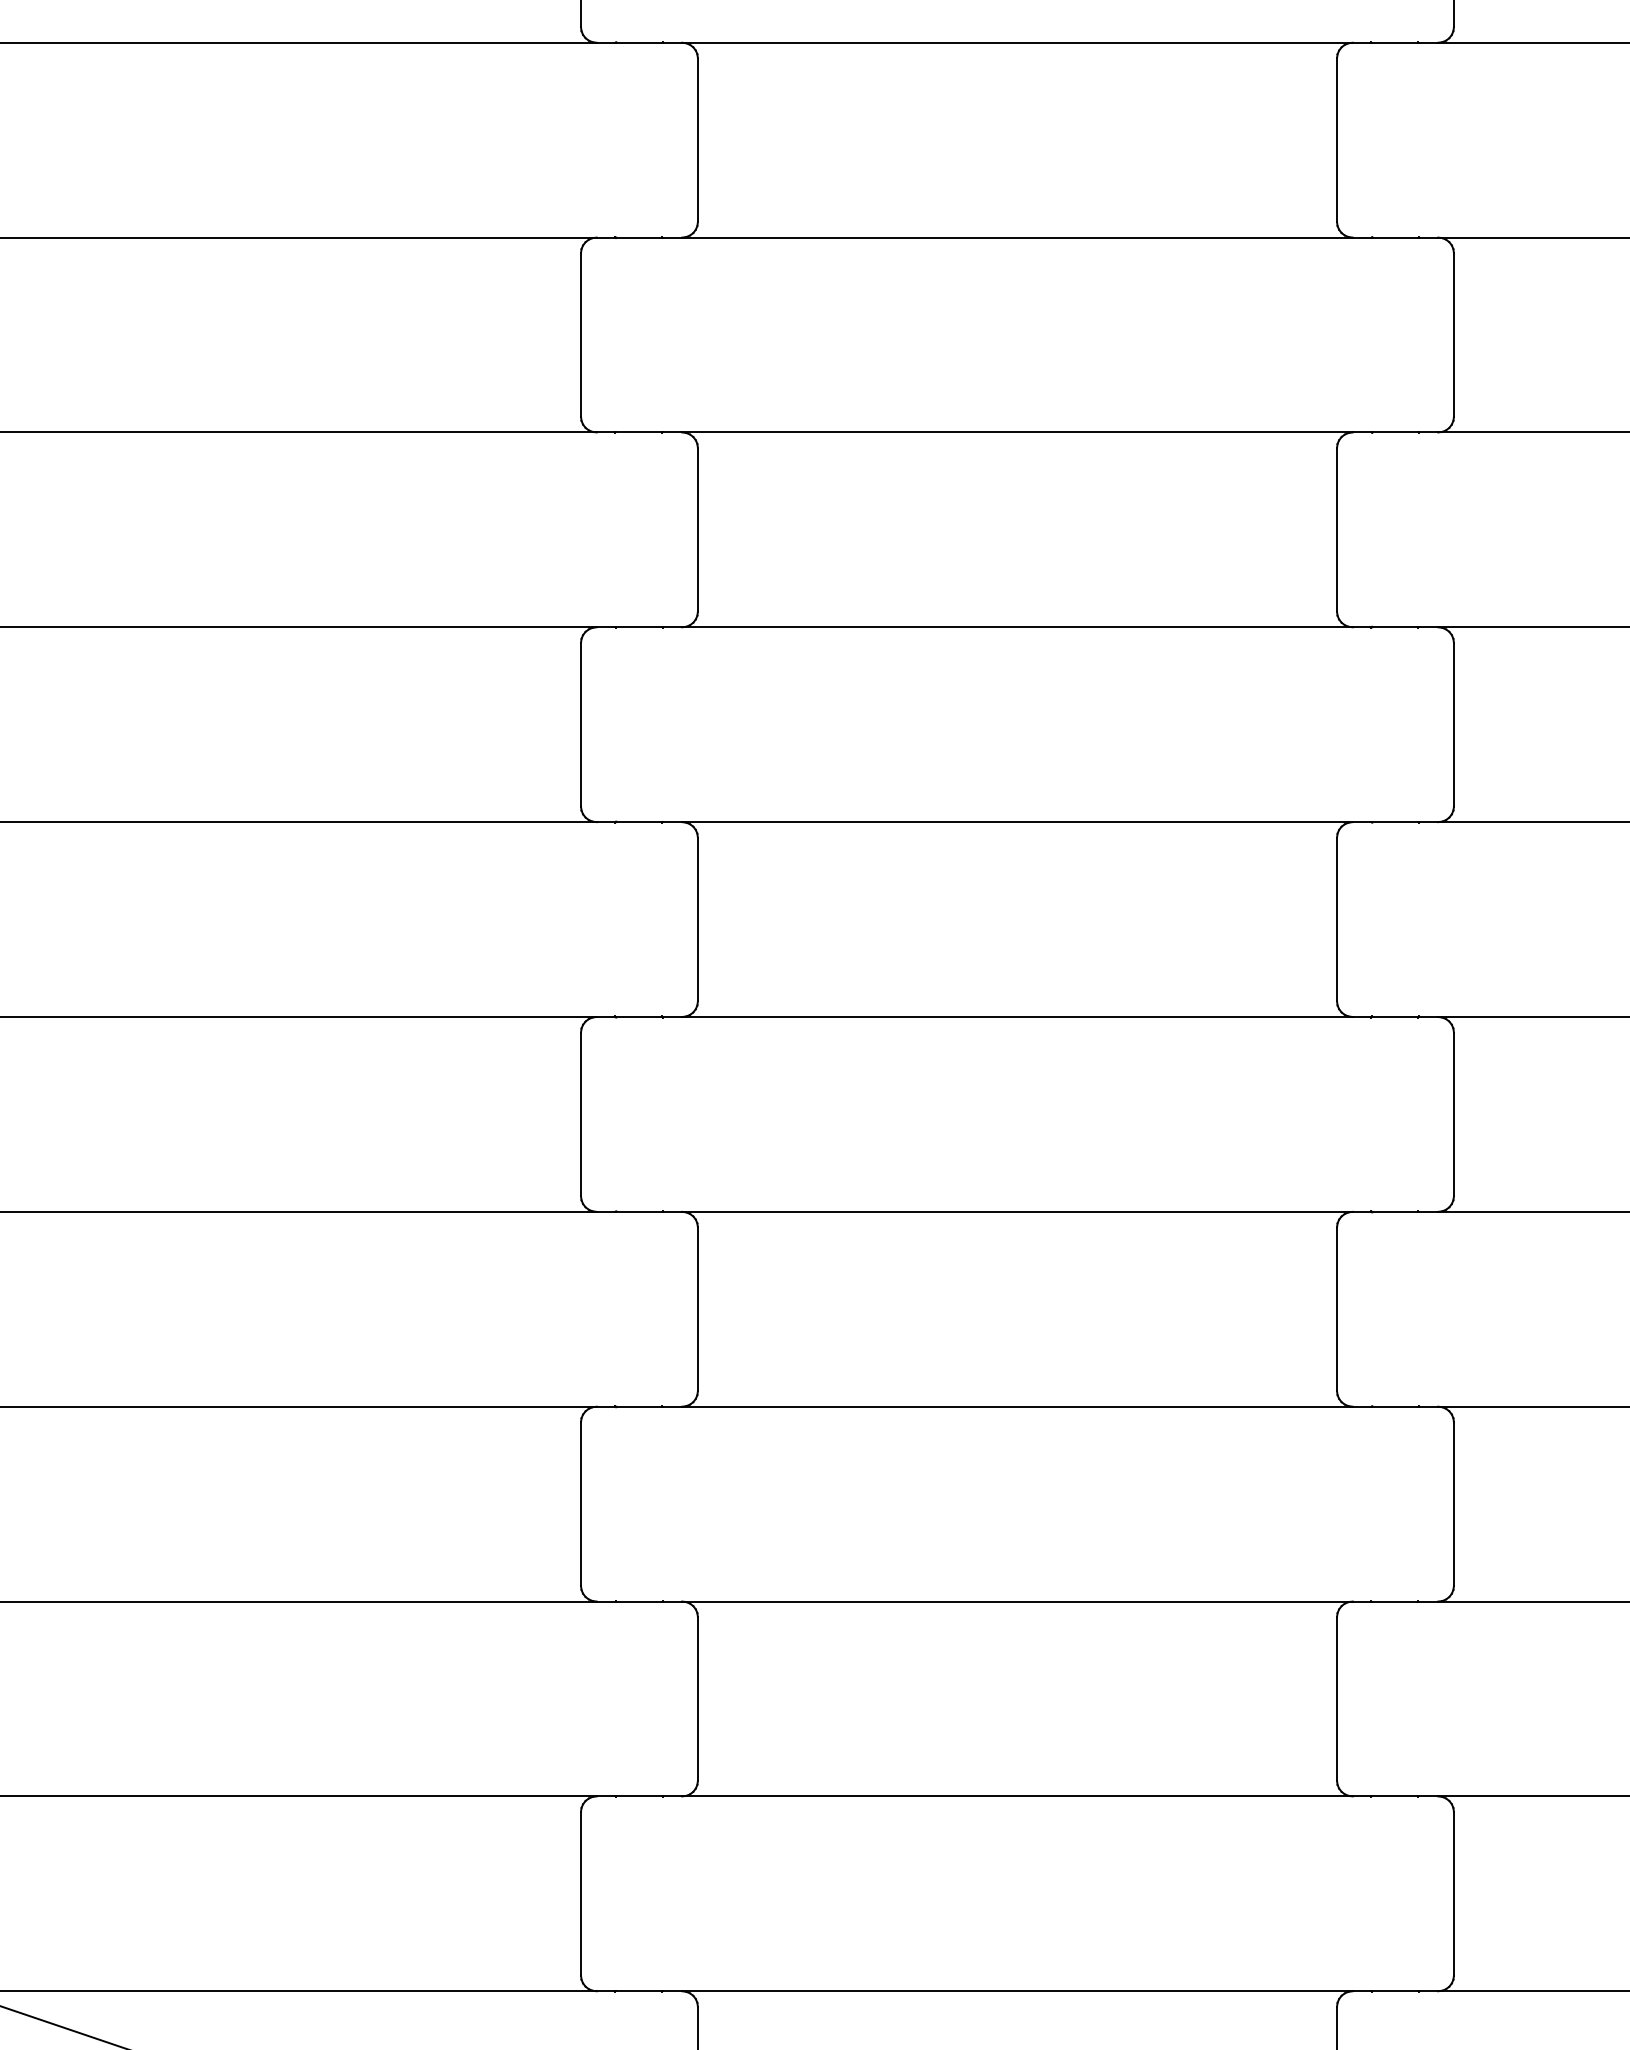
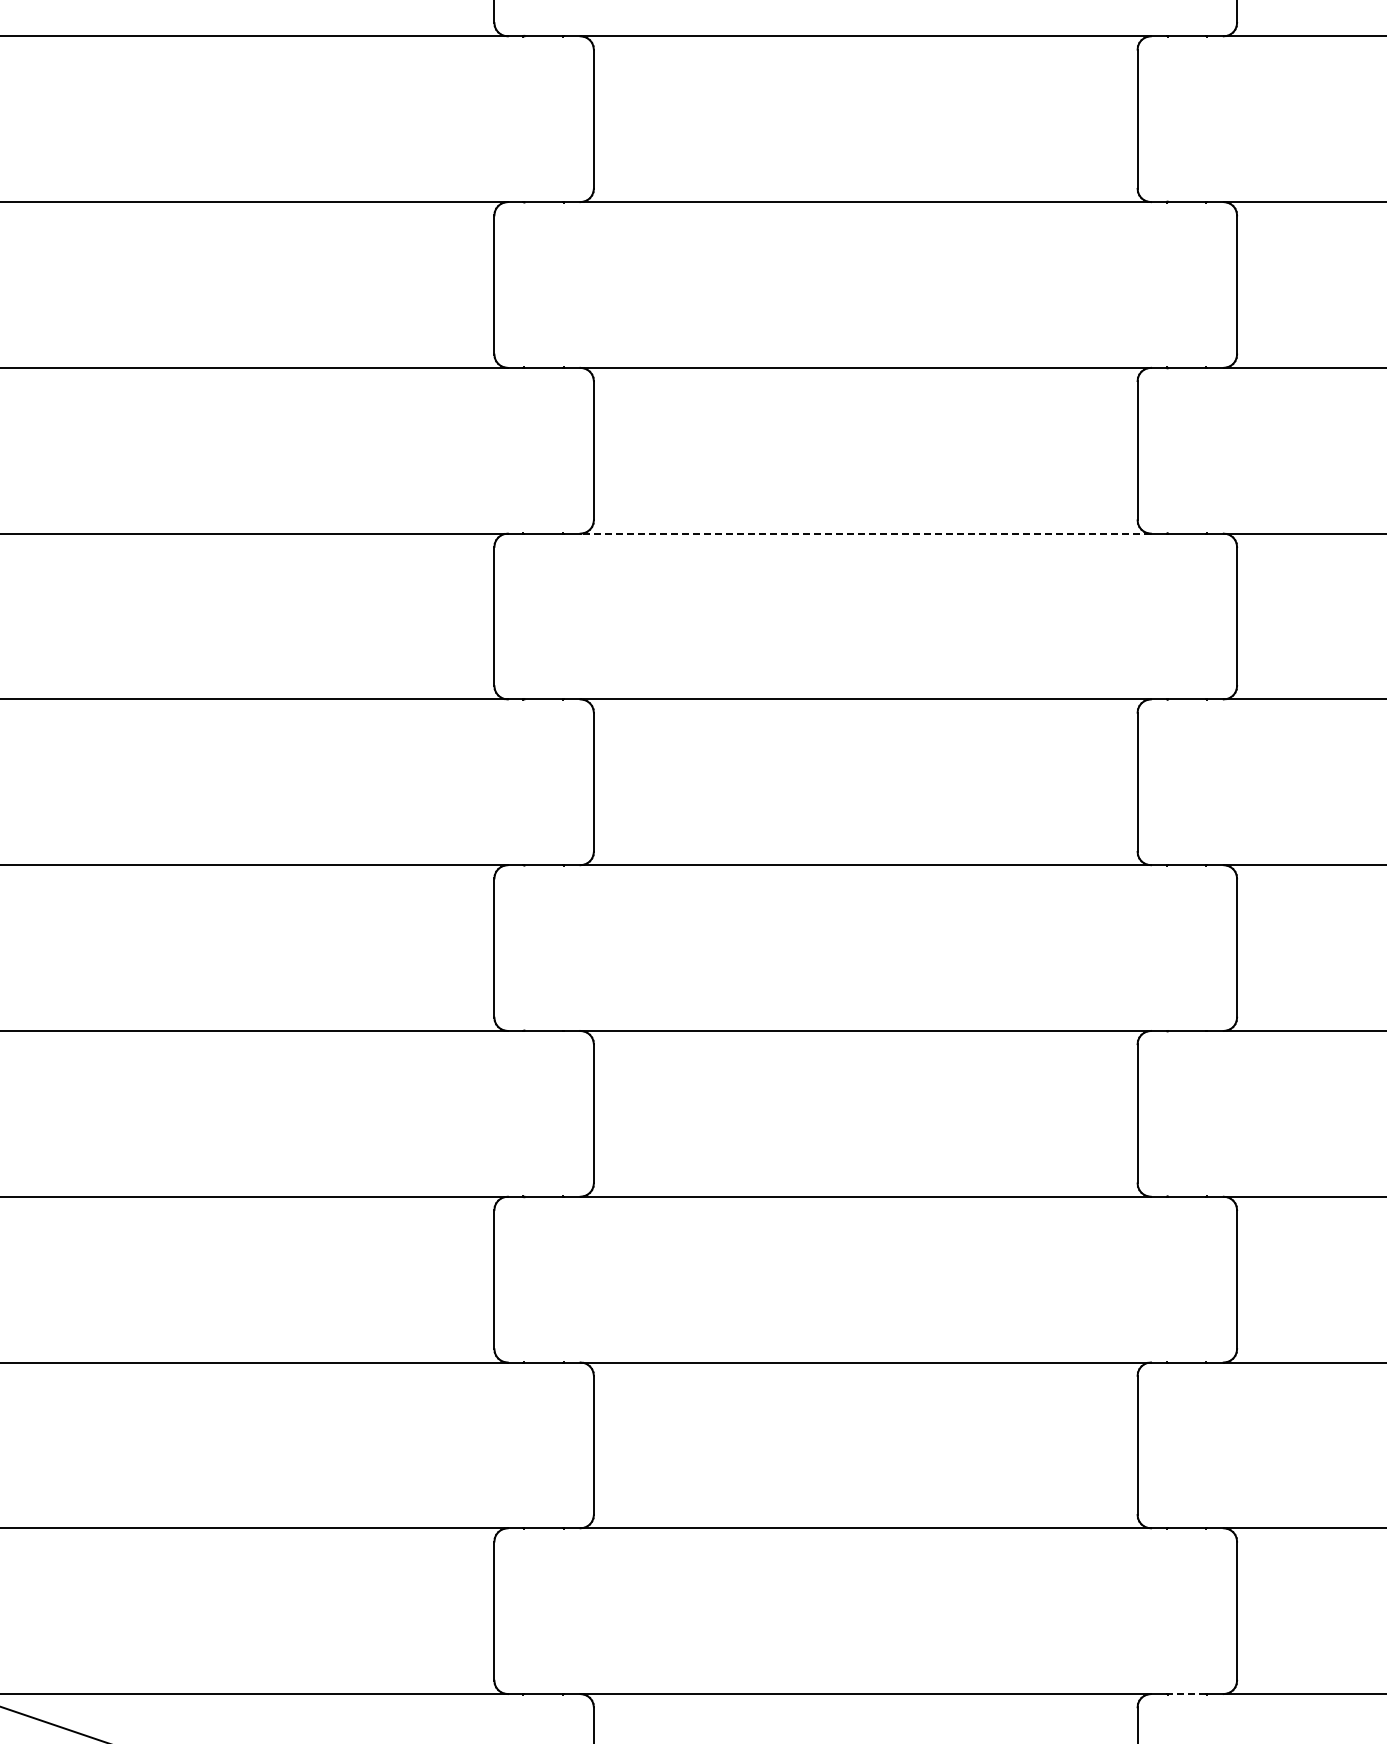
line: (1017, 627) -> (865, 533), solid -> dashed
line: (1394, 1991) -> (1186, 1694), solid -> dashed

